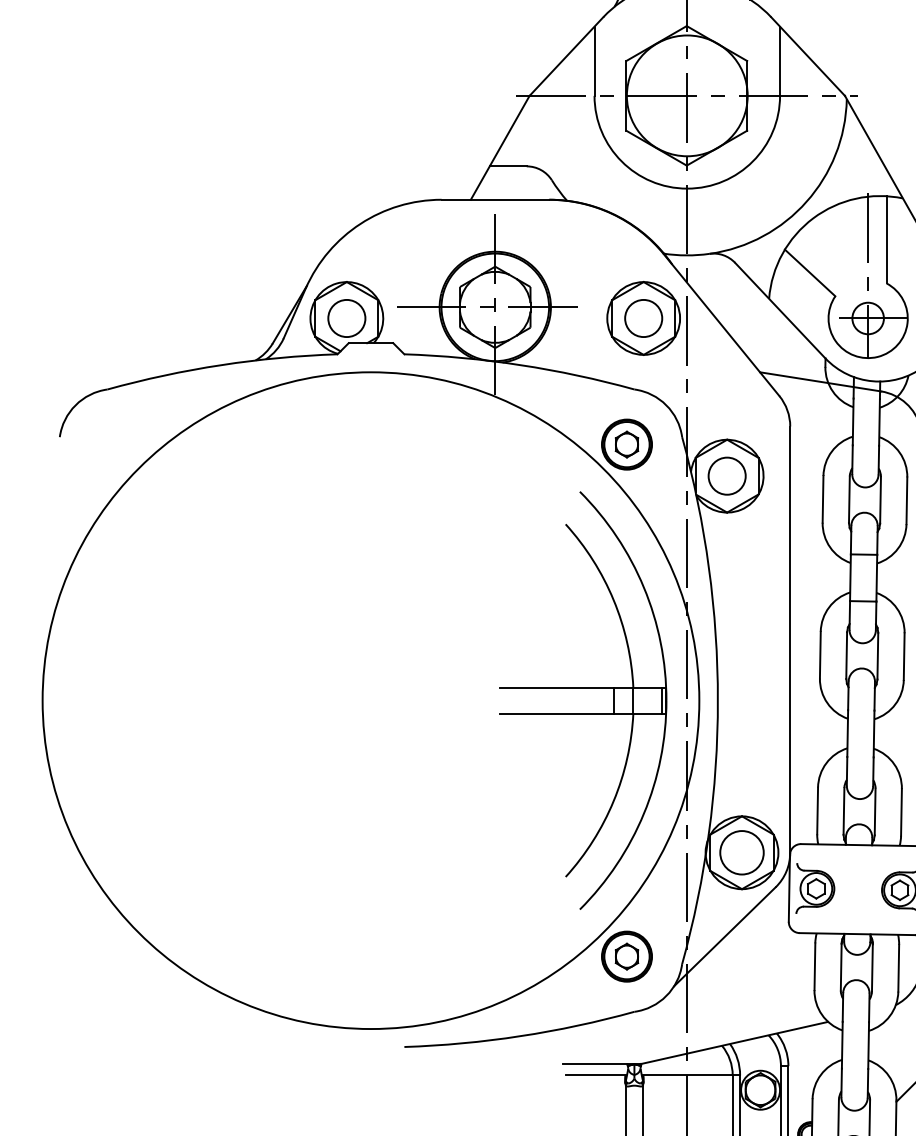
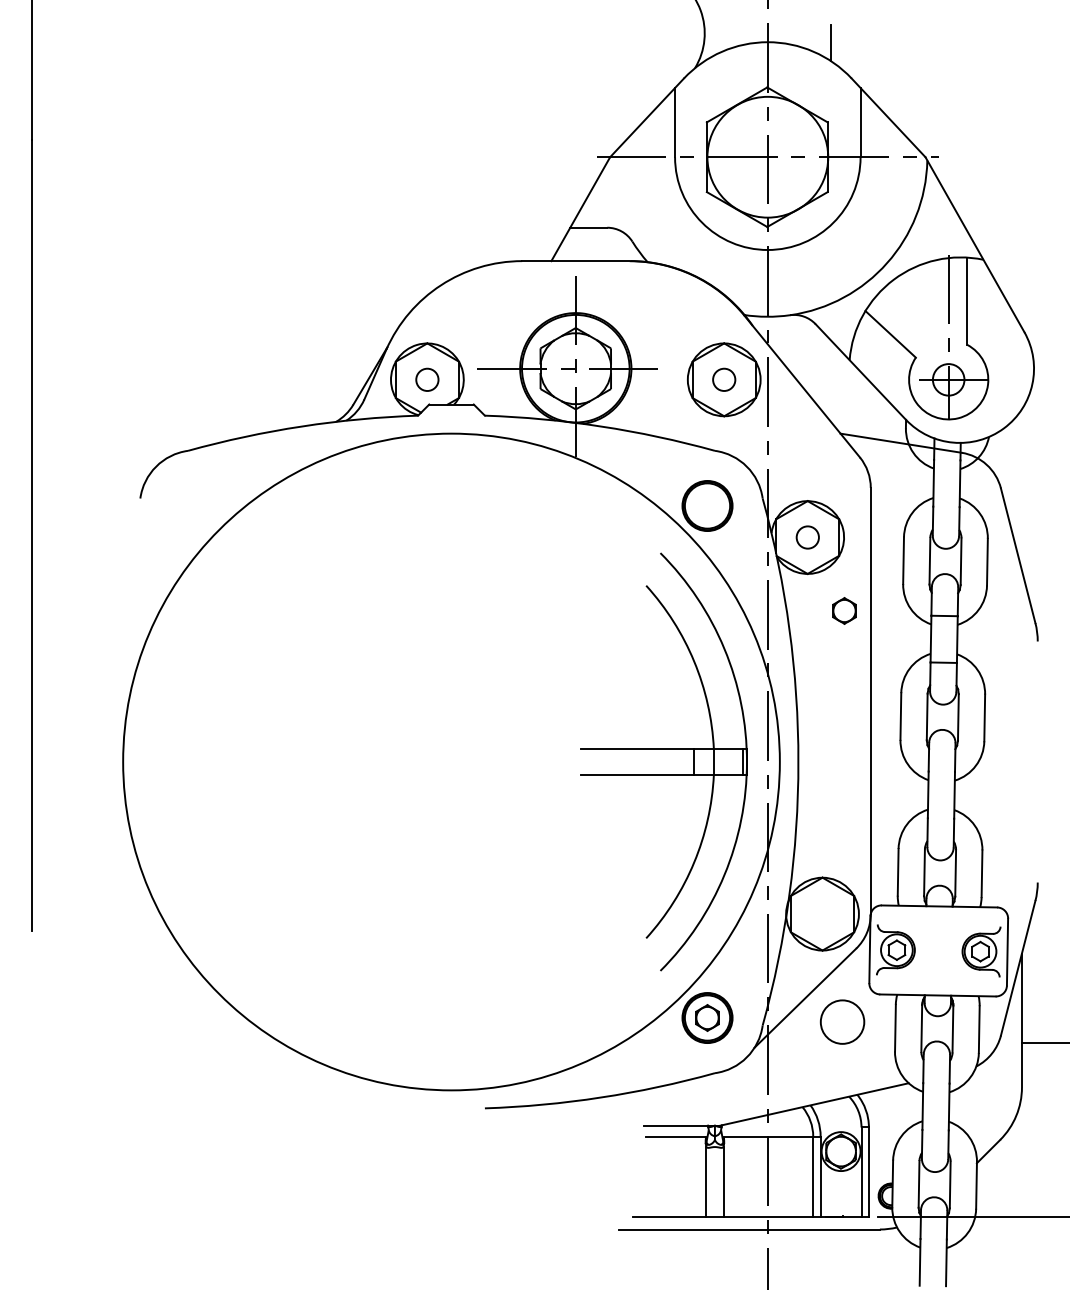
circle: (345, 318) -> (426, 379), size x0.6
circle: (642, 318) -> (723, 379), size x0.6
part: (626, 444) -> (844, 610), moved
circle: (726, 476) -> (807, 537), size x0.6
circle: (741, 852) -> (842, 1021), moved

